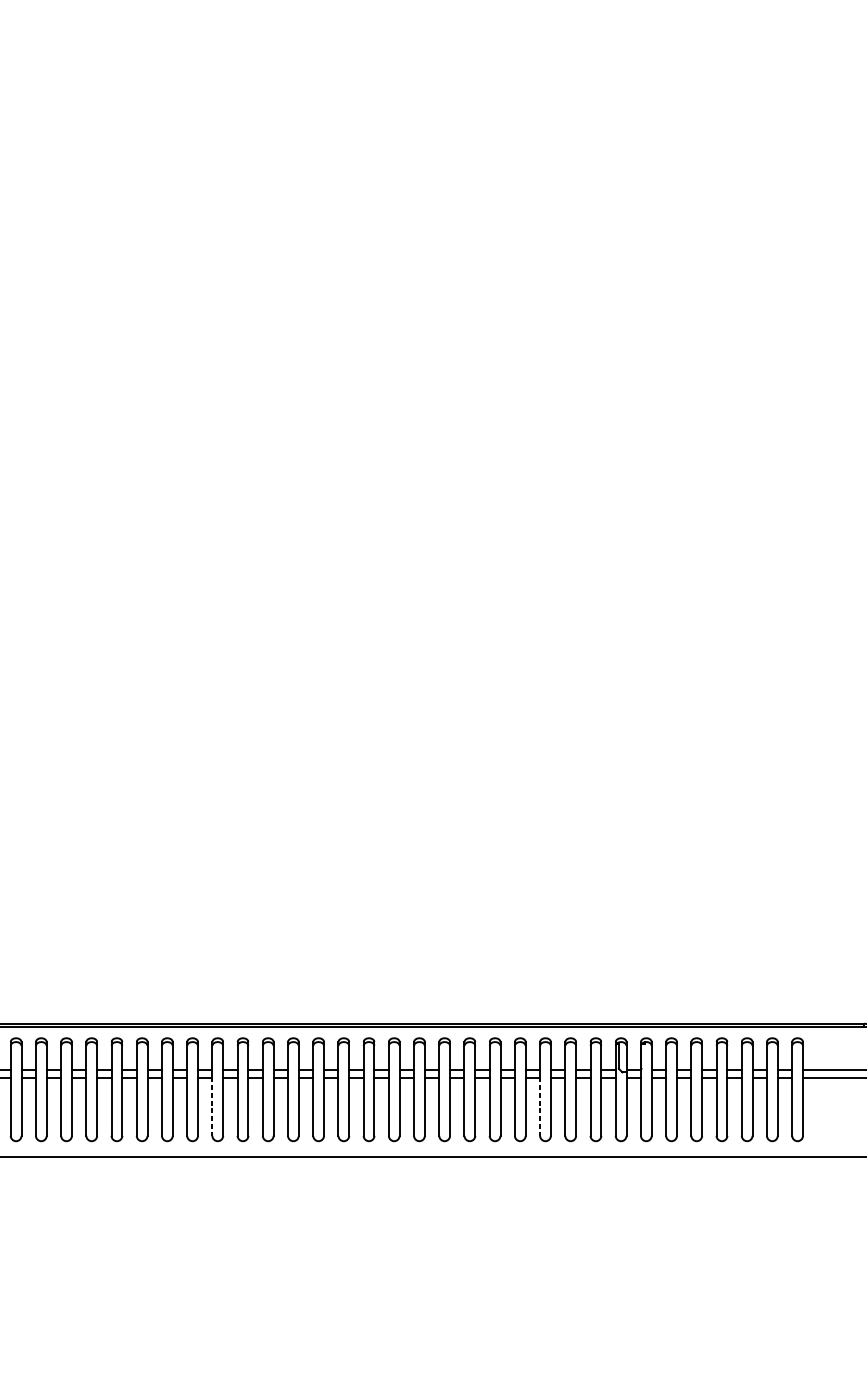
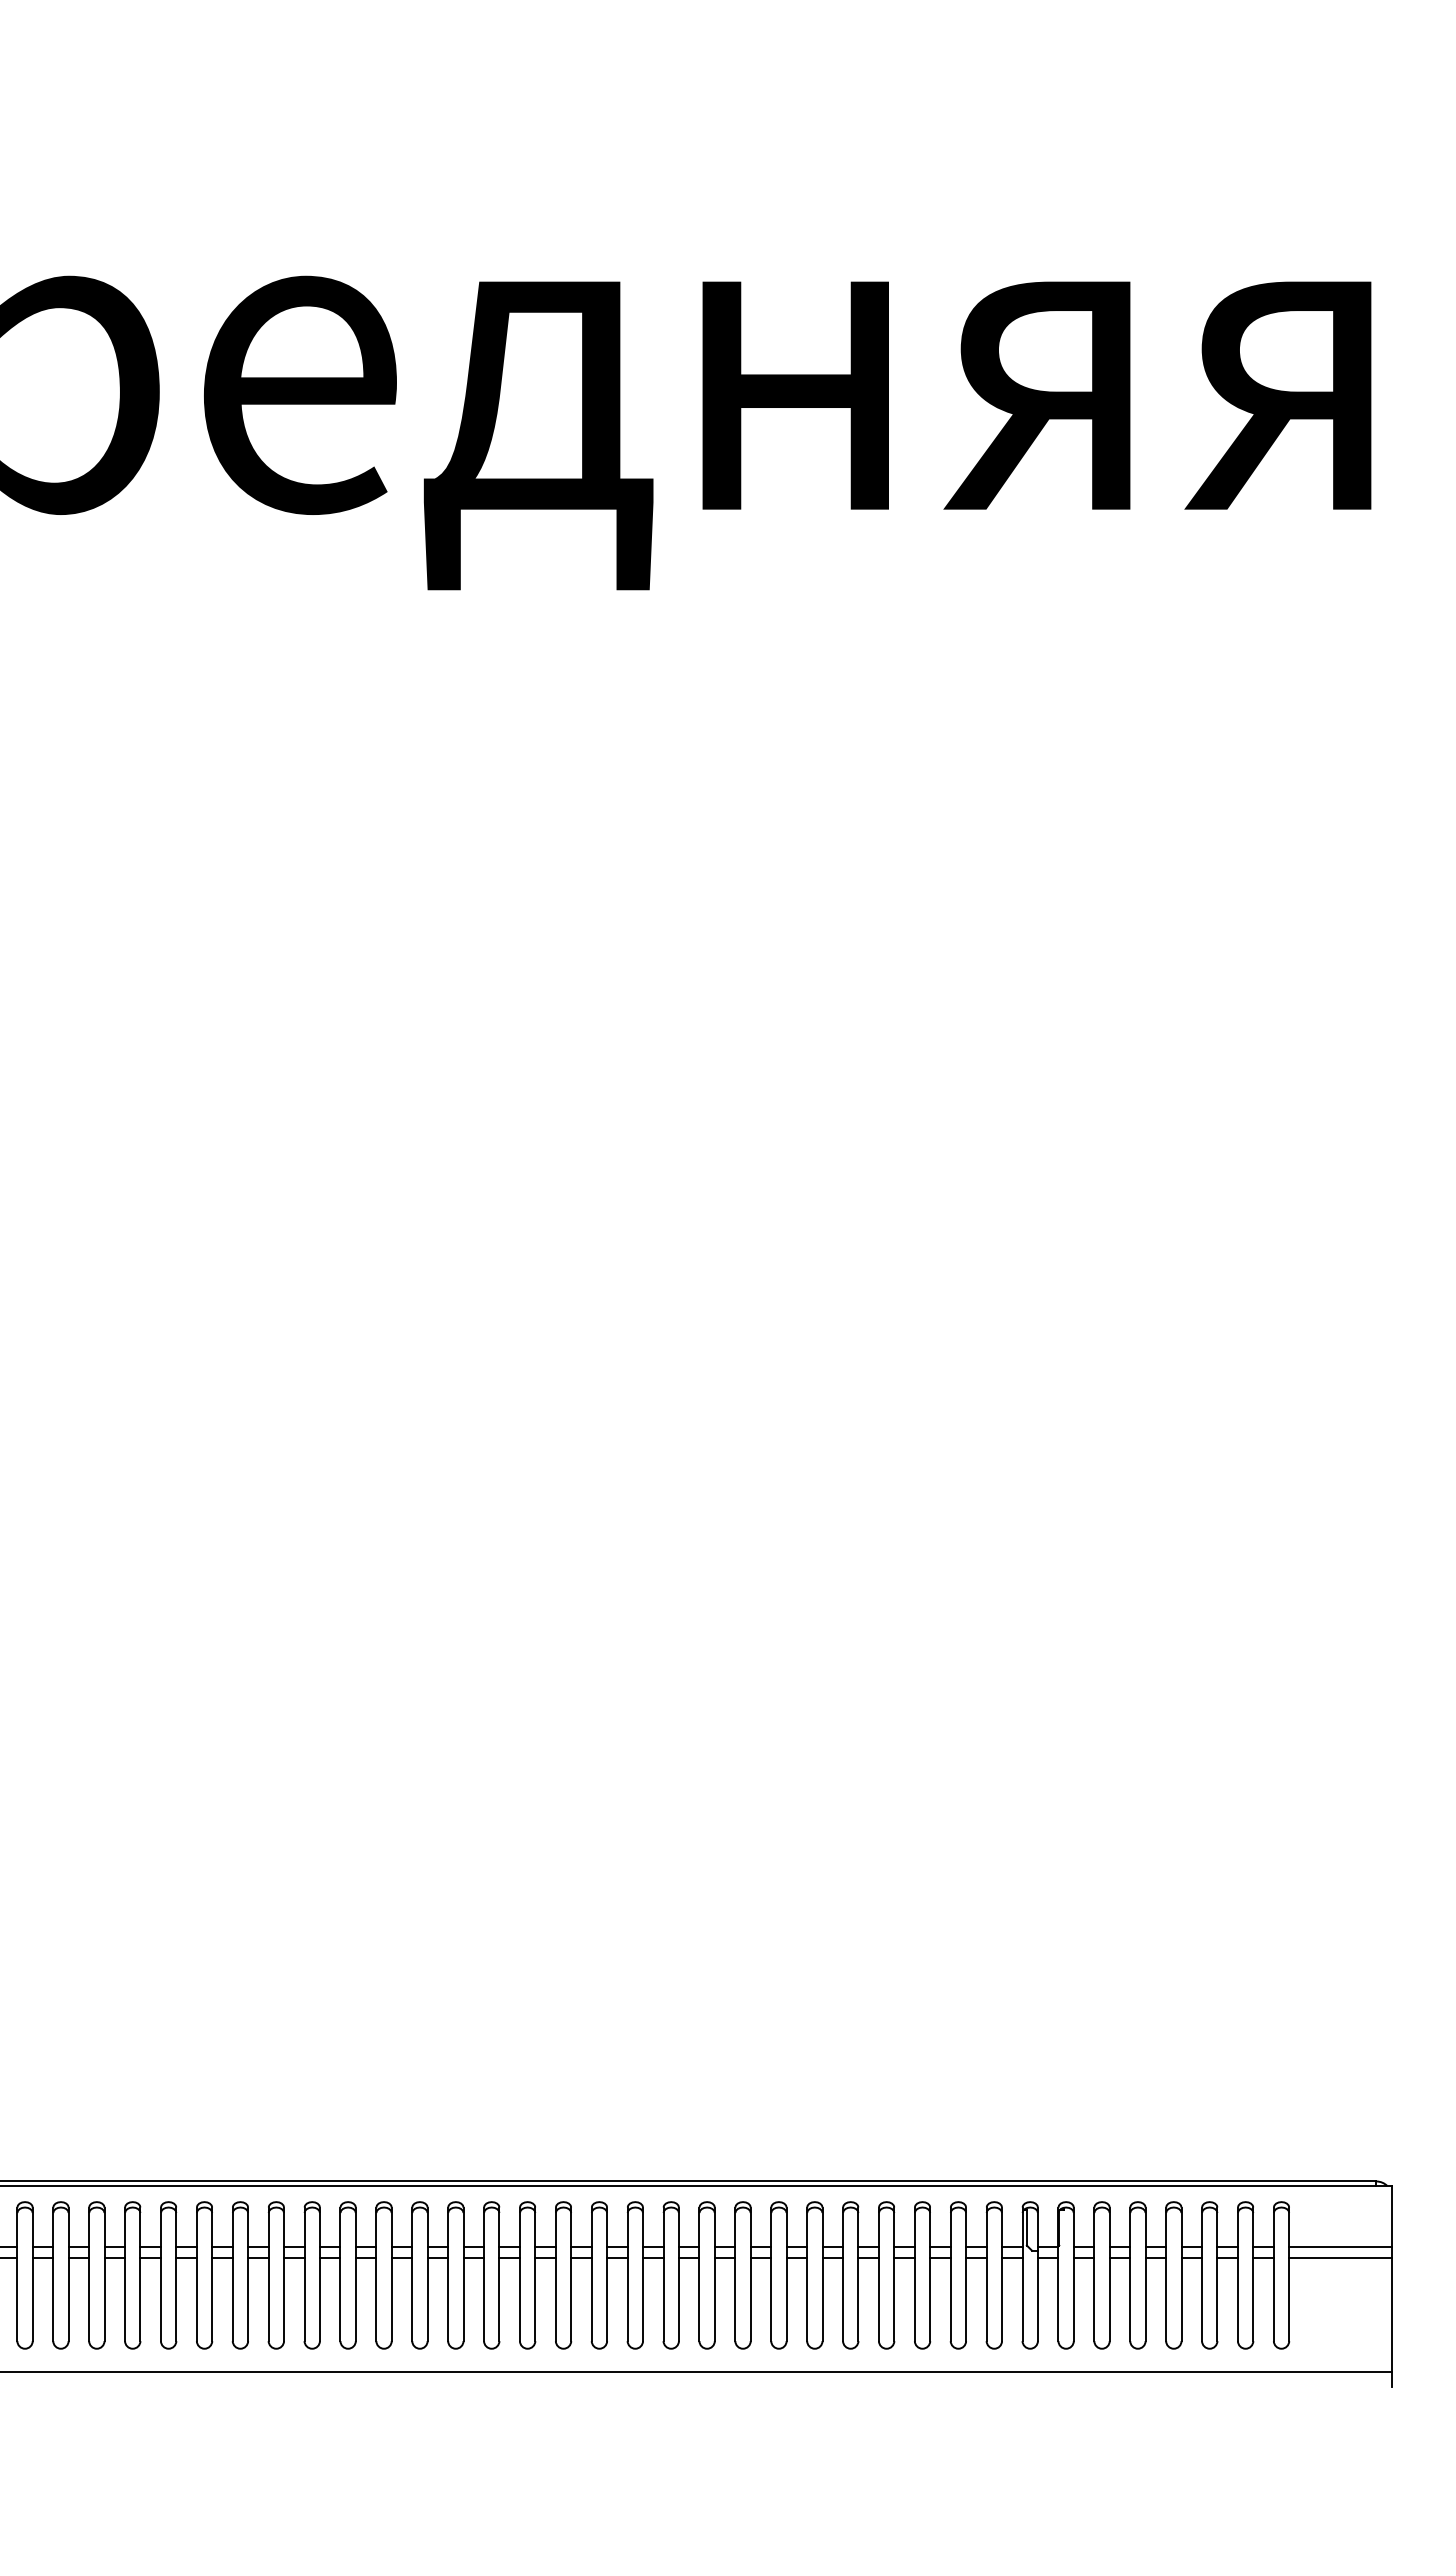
line: (212, 1107) -> (448, 2300), dashed -> solid
line: (539, 1107) -> (914, 2300), dashed -> solid

